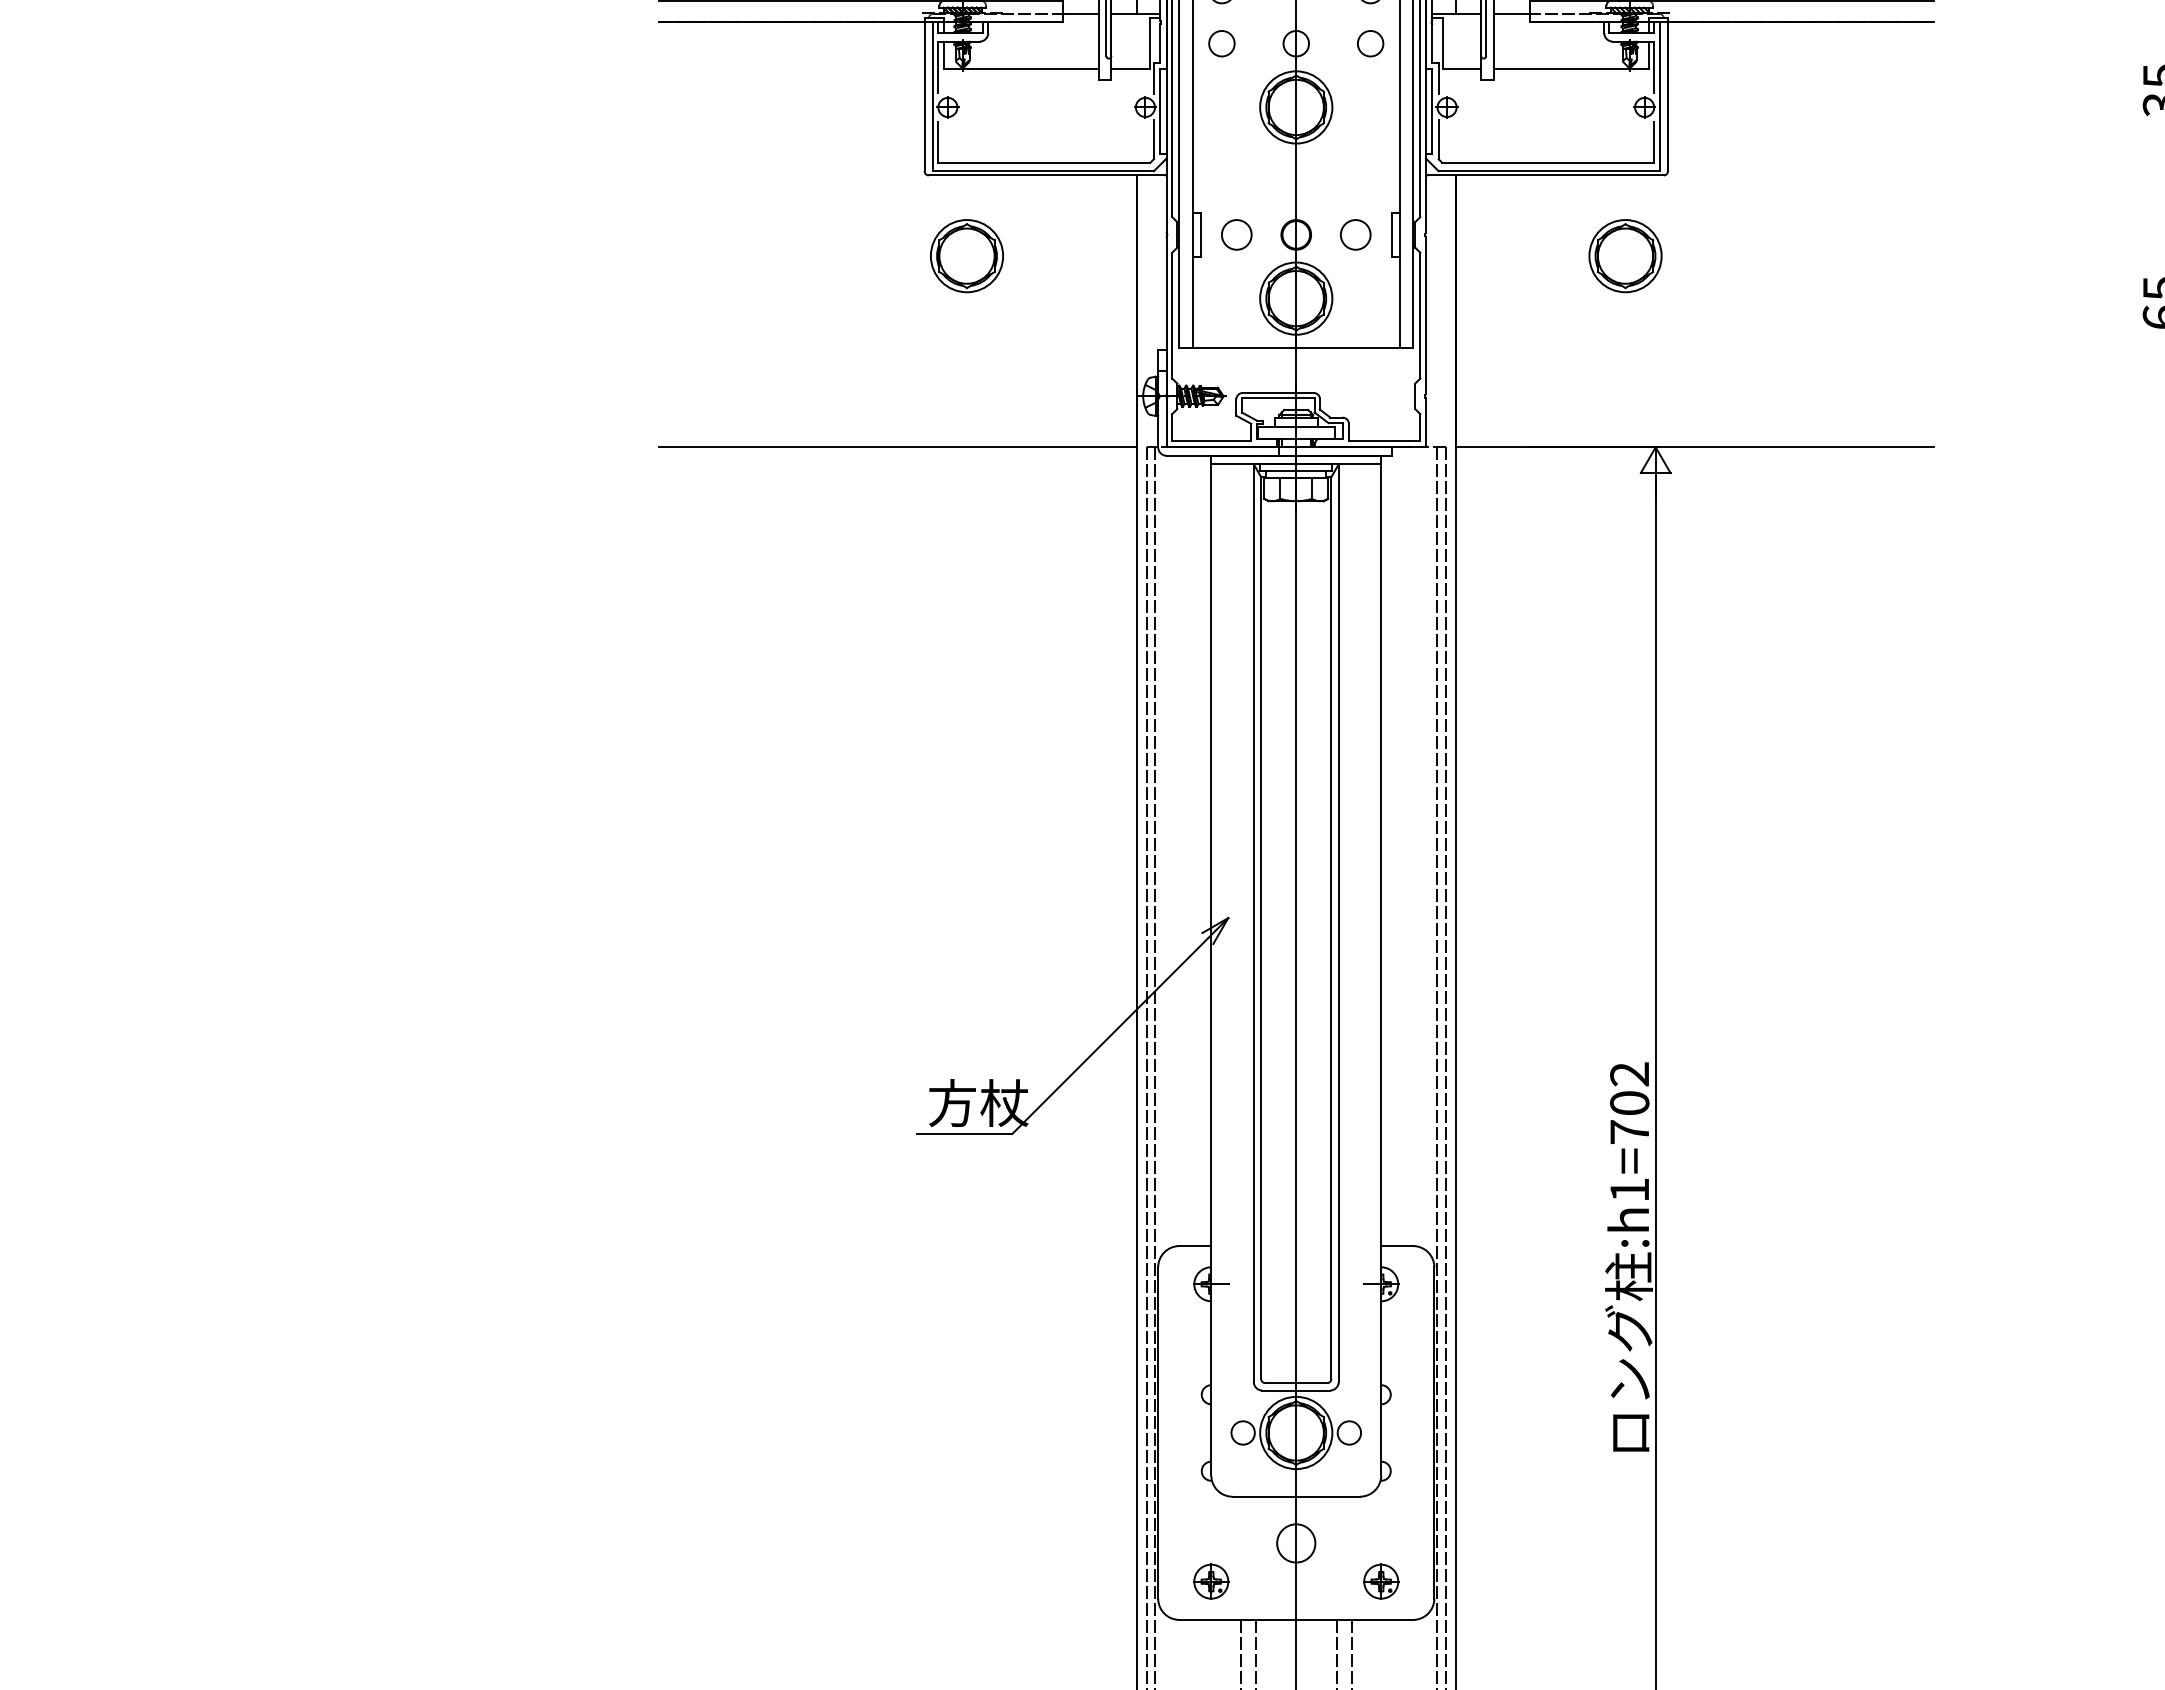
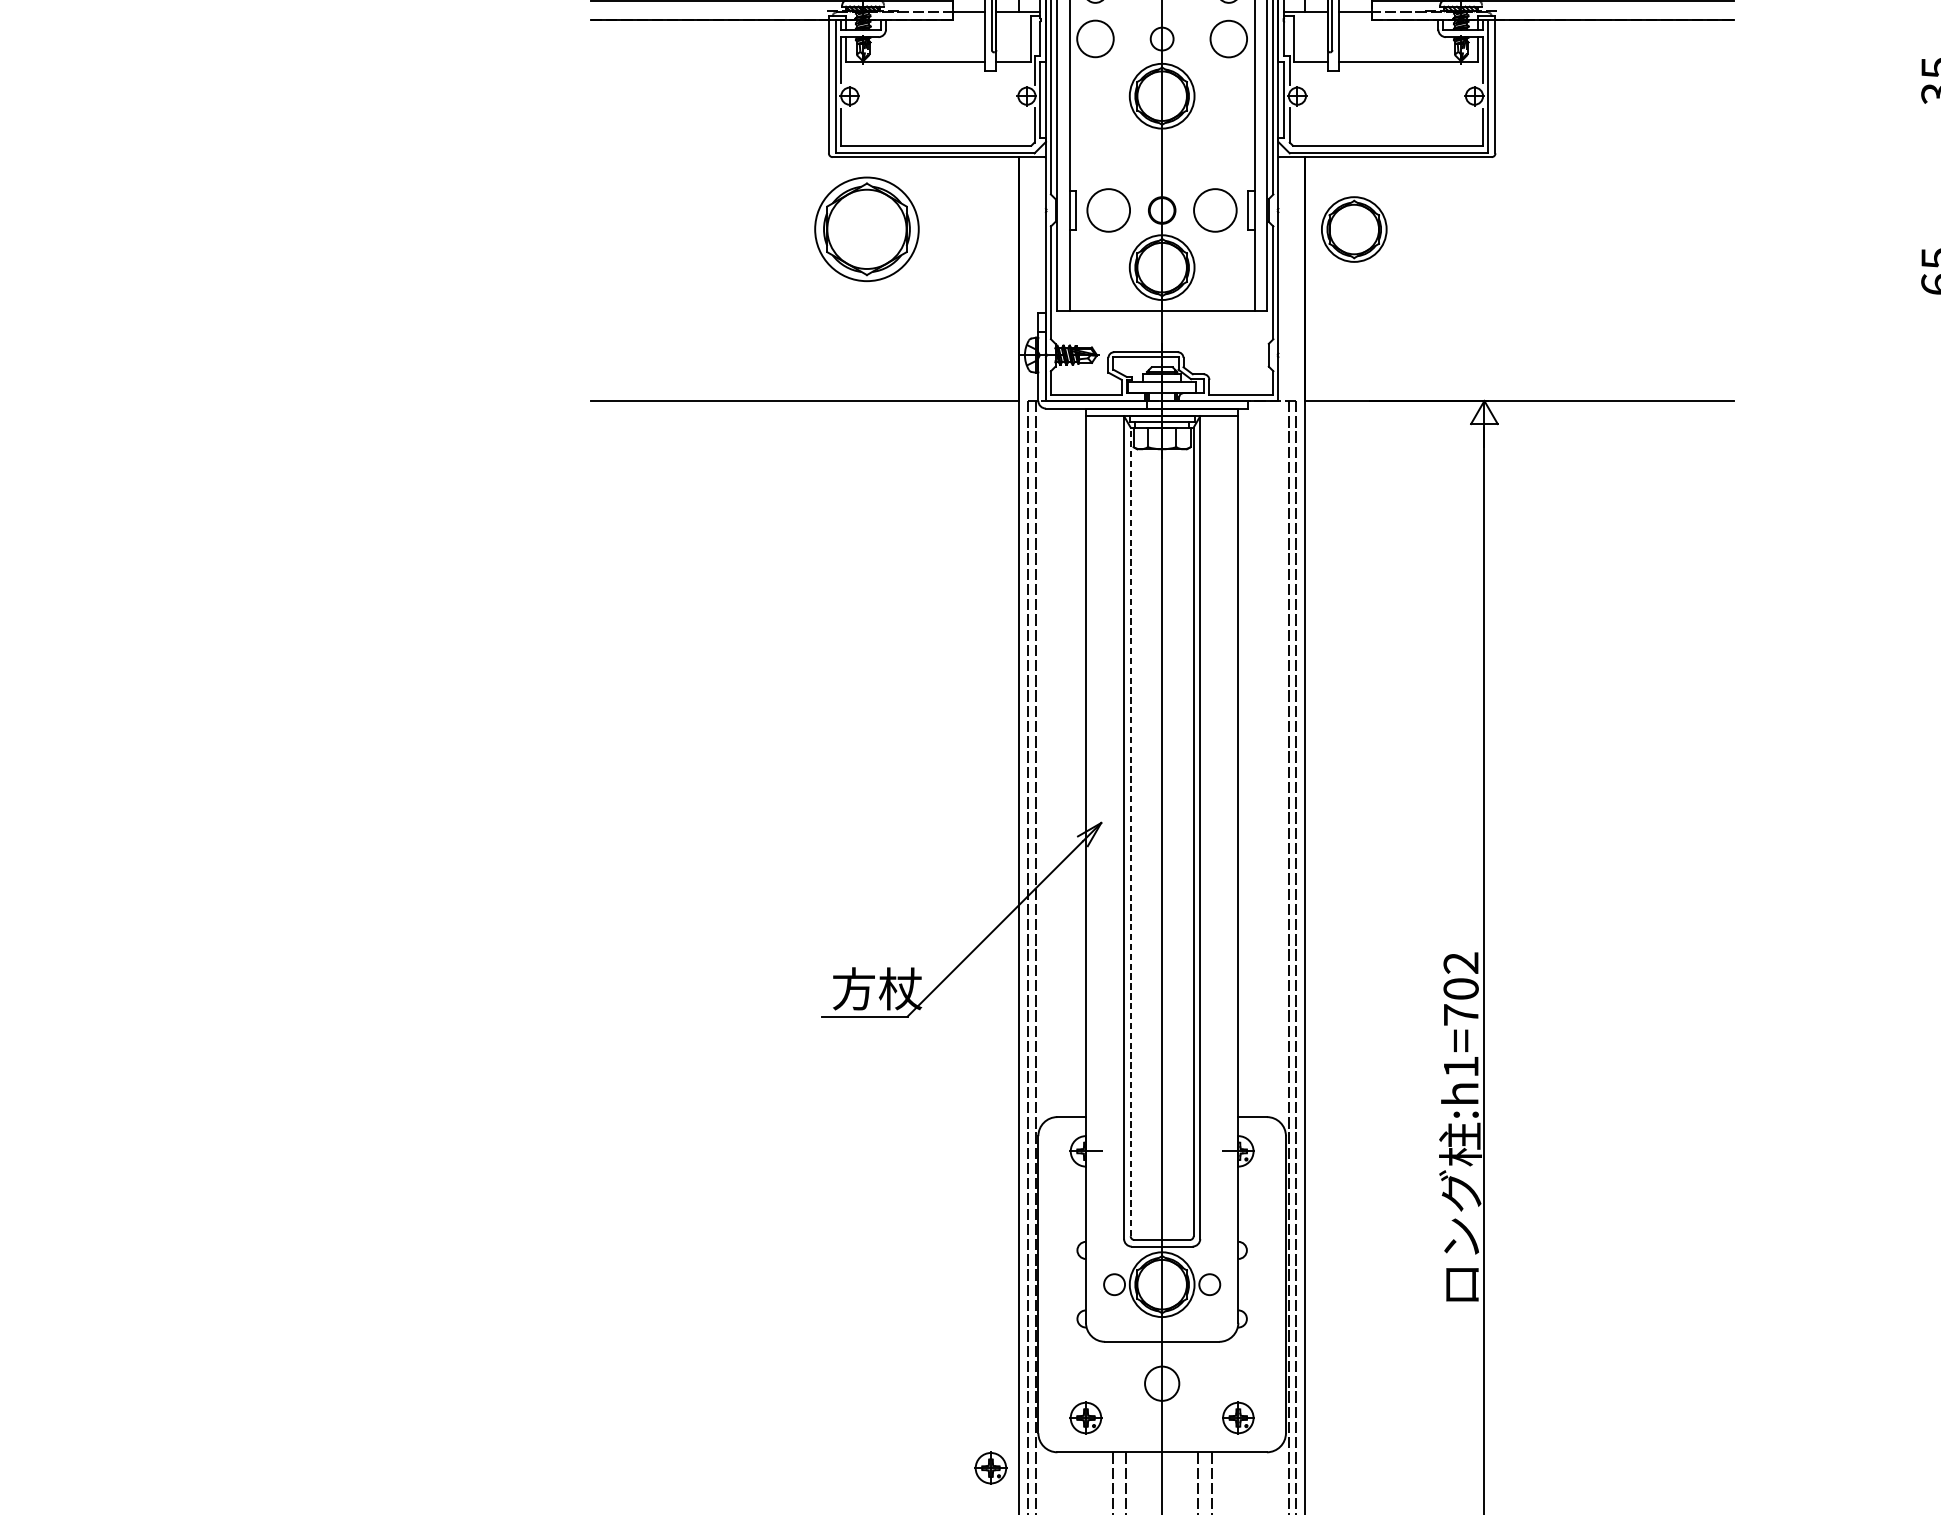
circle: (1221, 43) -> (1095, 38), size x1.6
circle: (1370, 43) -> (1228, 38), size x1.6
circle: (1236, 234) -> (1108, 210), size x1.6
circle: (1355, 234) -> (1215, 210), size x1.6
part: (966, 256) -> (866, 229), size x1.6
part: (1625, 256) -> (1354, 229), moved
line: (1261, 928) -> (1130, 832), solid -> dashed
part: (1105, 1637) -> (991, 1468), added

